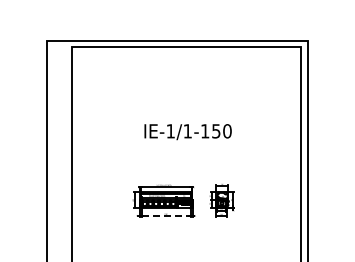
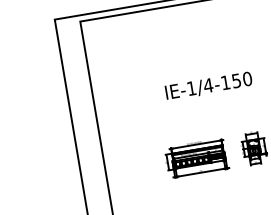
text: (187, 131) -> (208, 85), IE-1/1-150 -> IE-1/4-150
line: (166, 215) -> (201, 172), dashed -> solid

